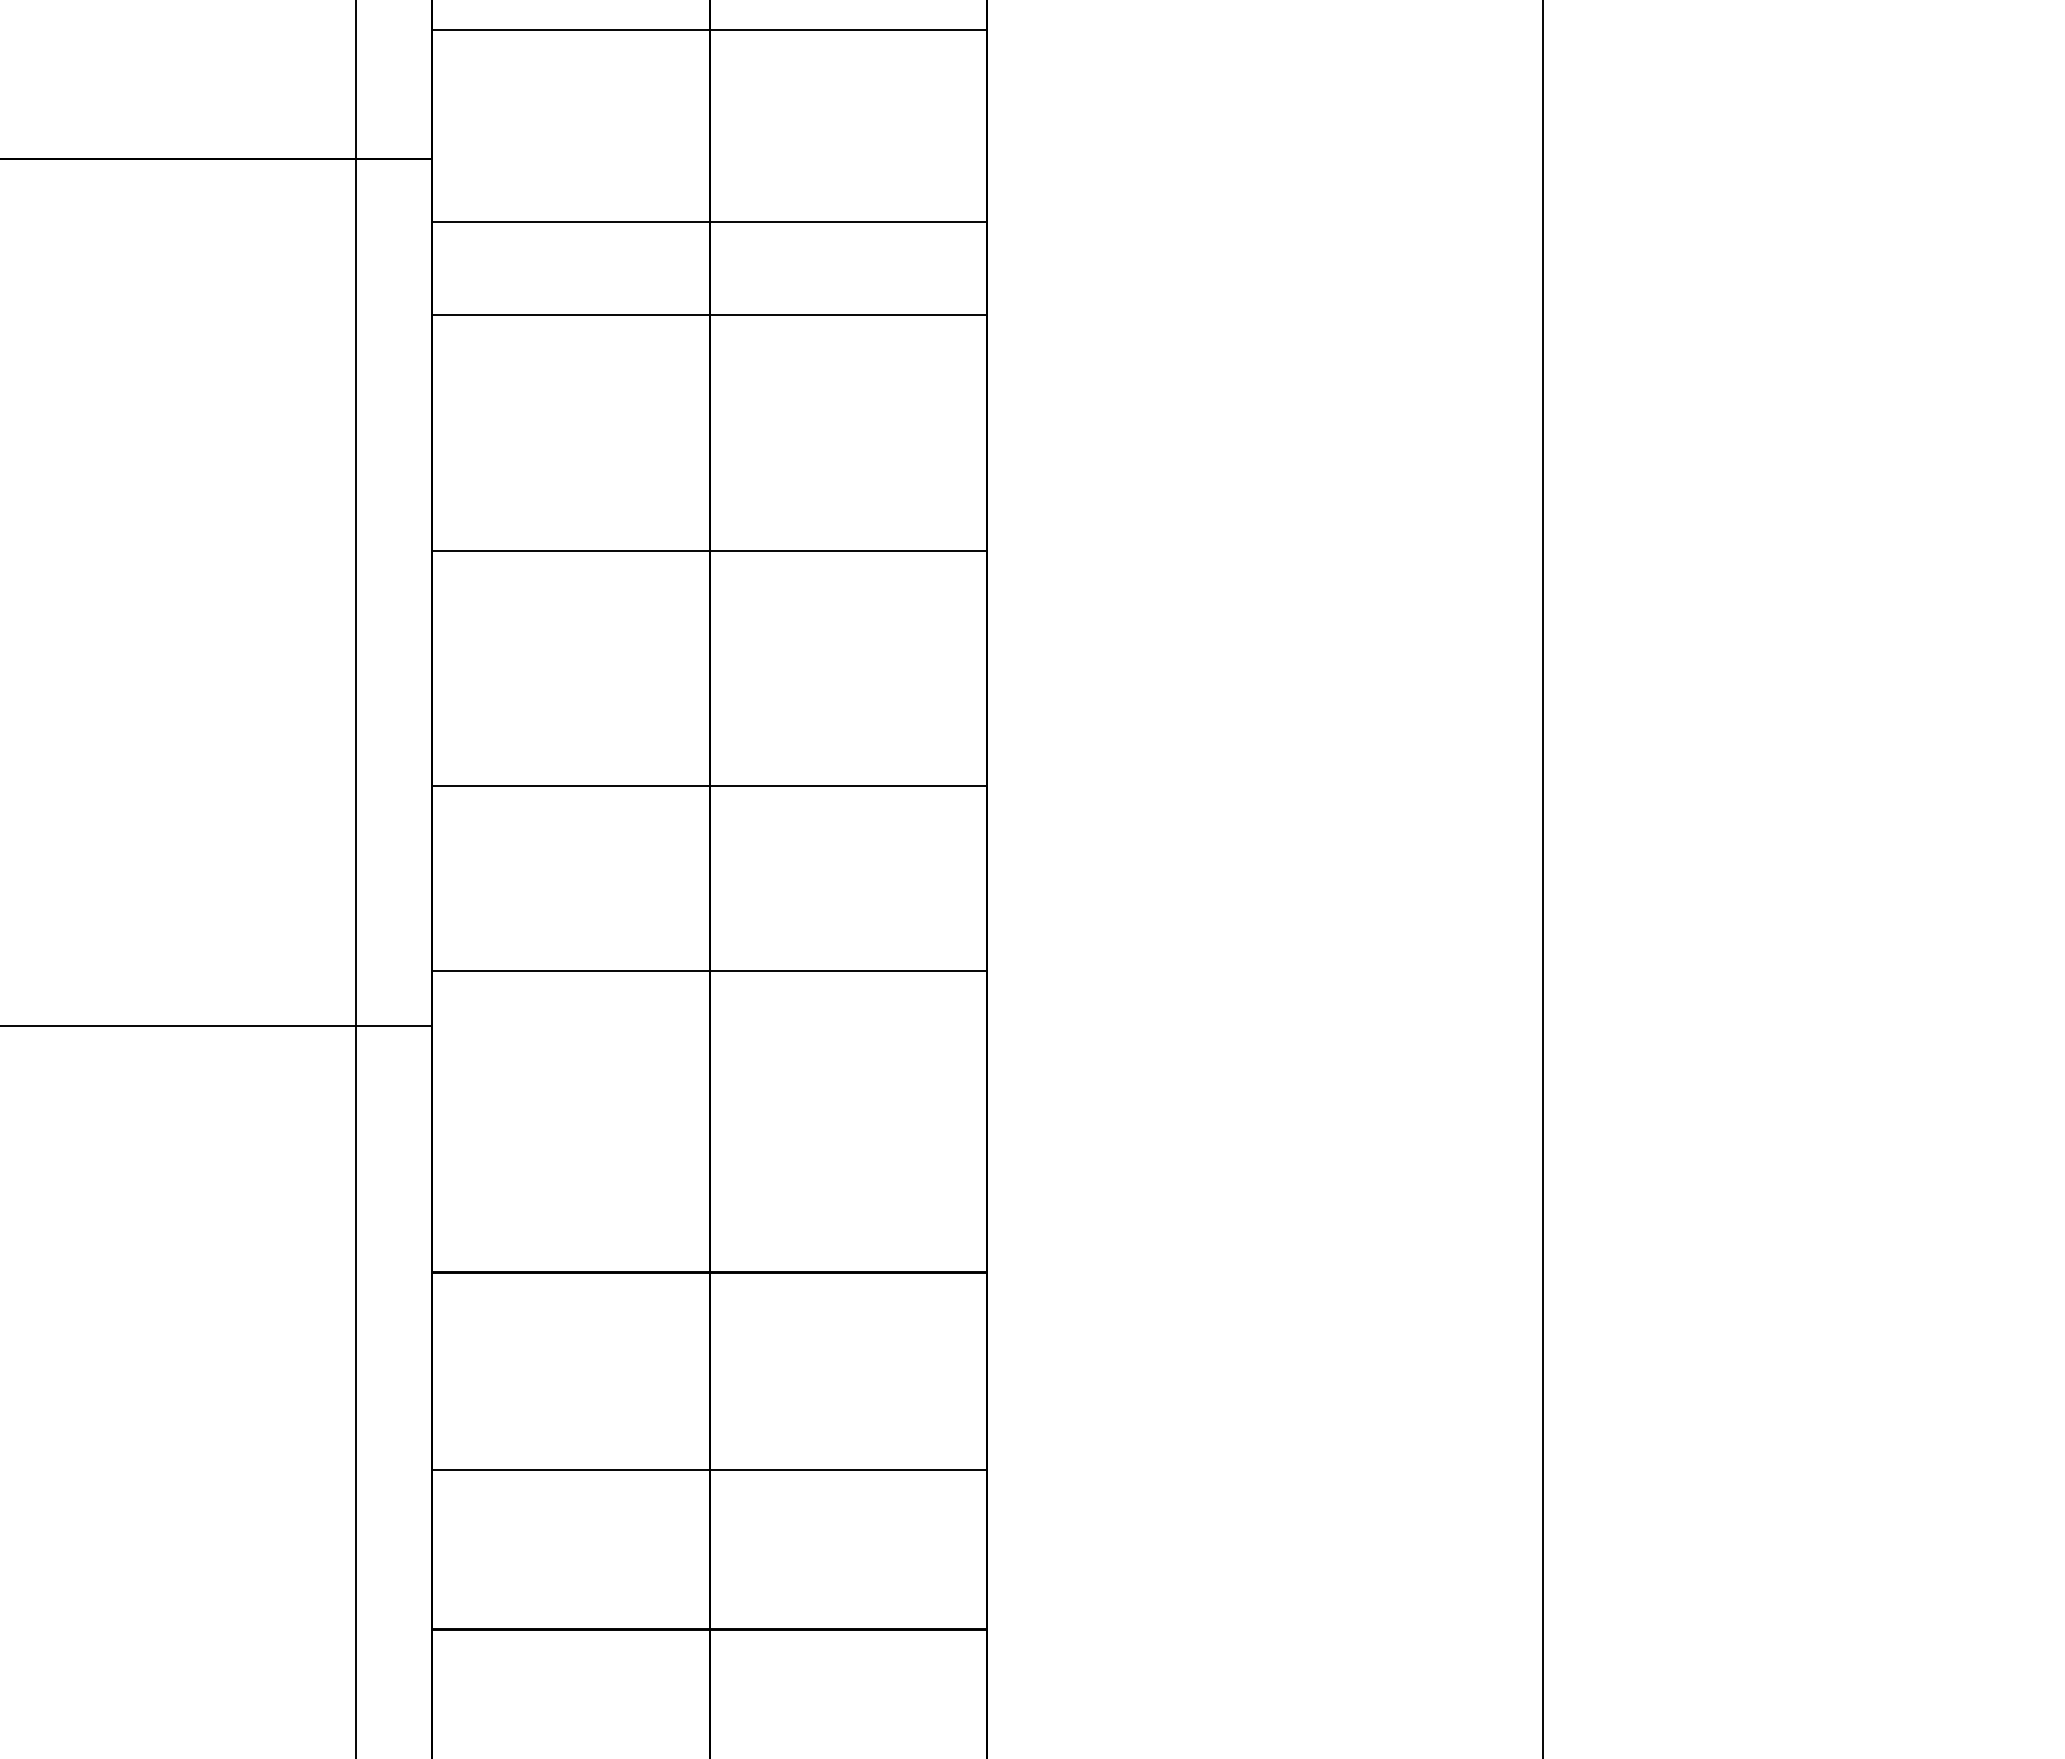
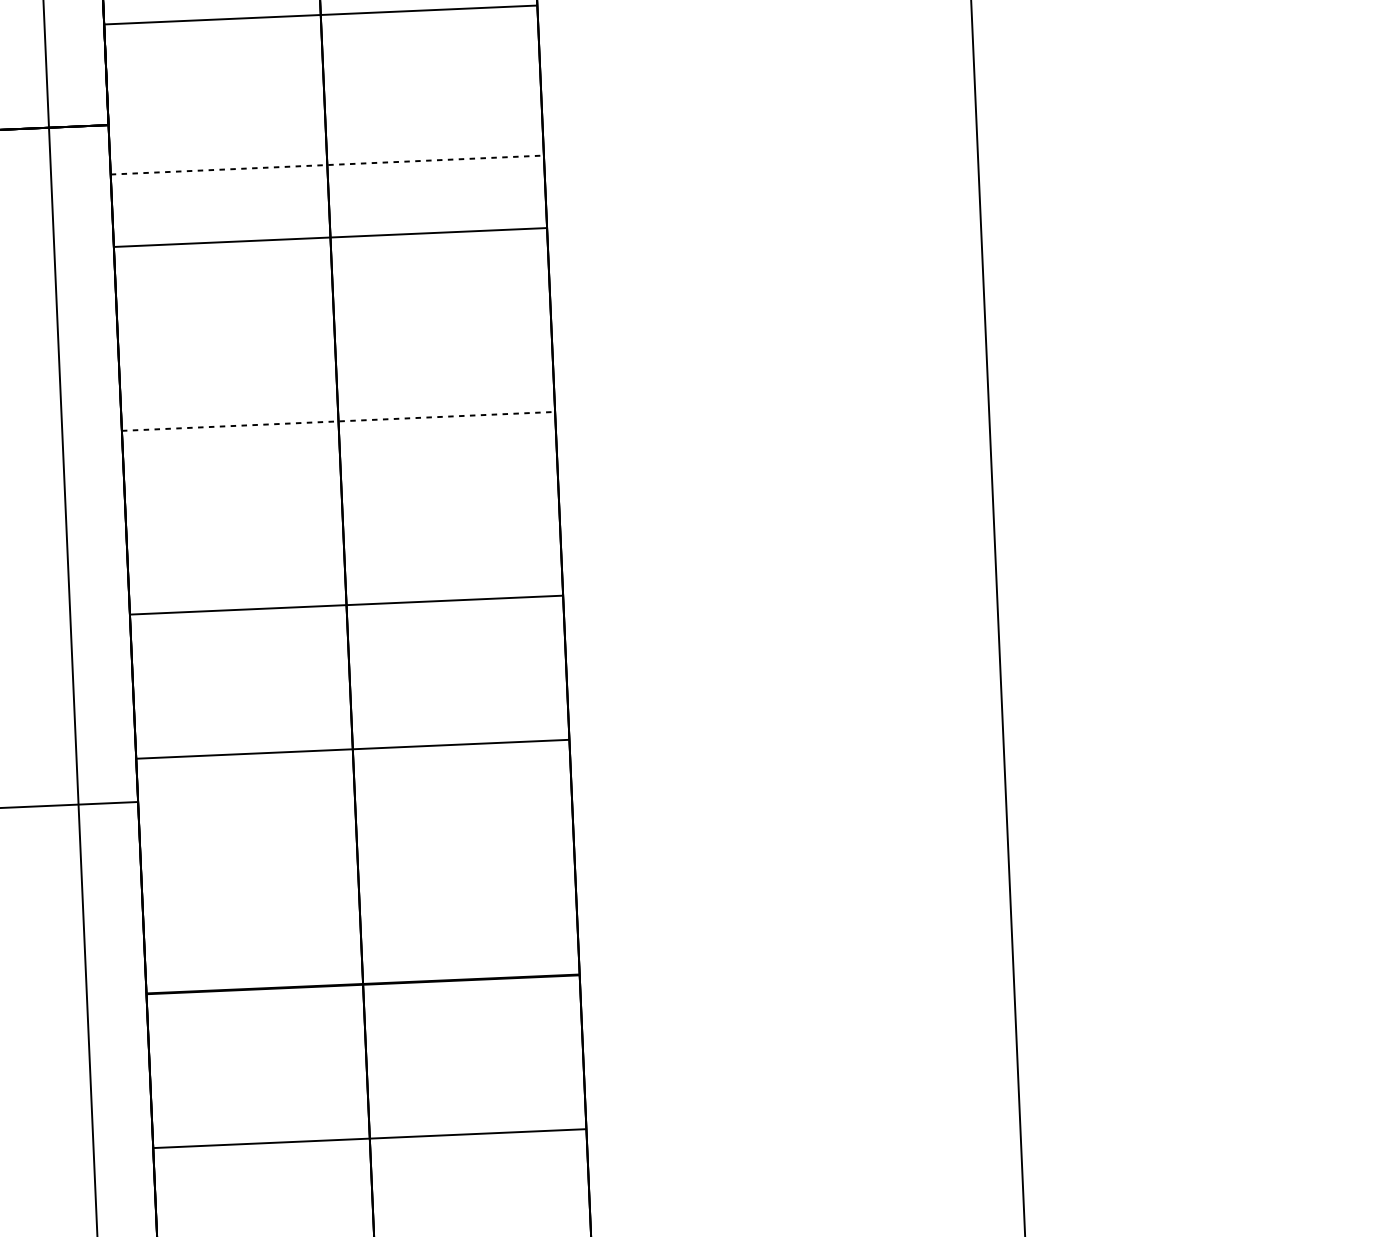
line: (709, 222) -> (327, 165), solid -> dashed
line: (709, 550) -> (338, 421), solid -> dashed

